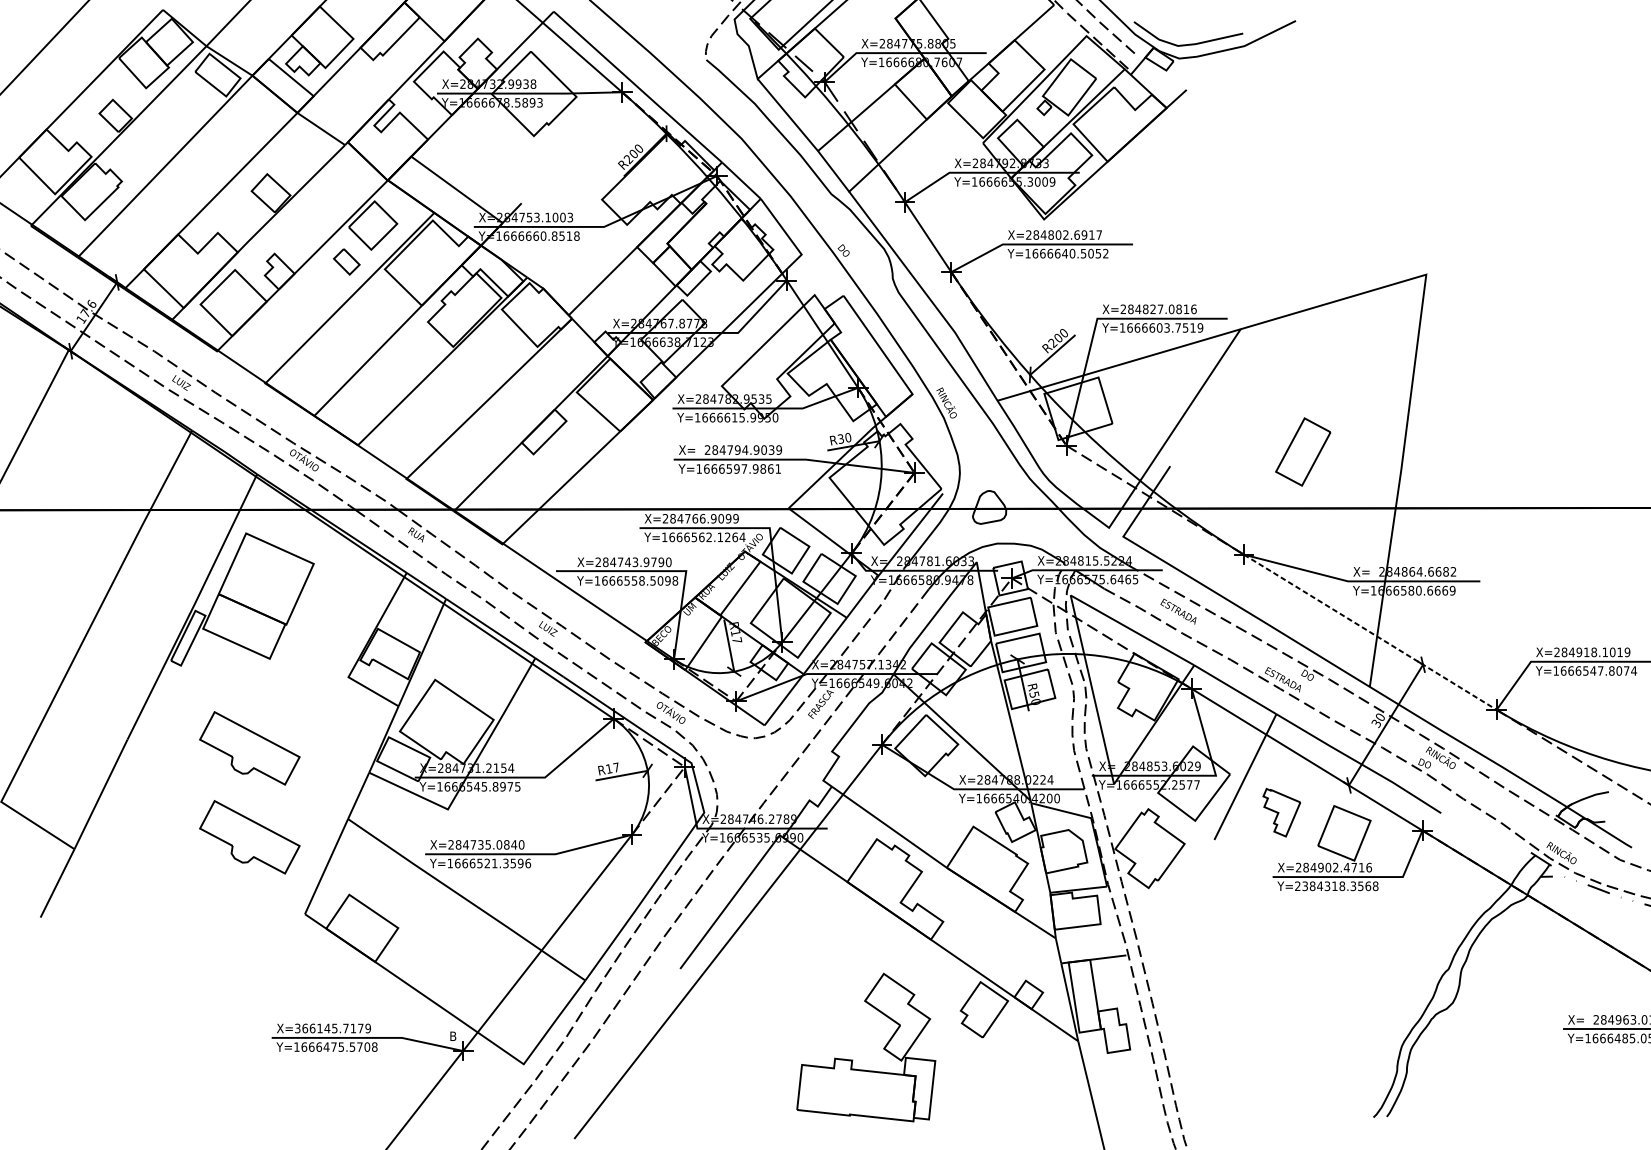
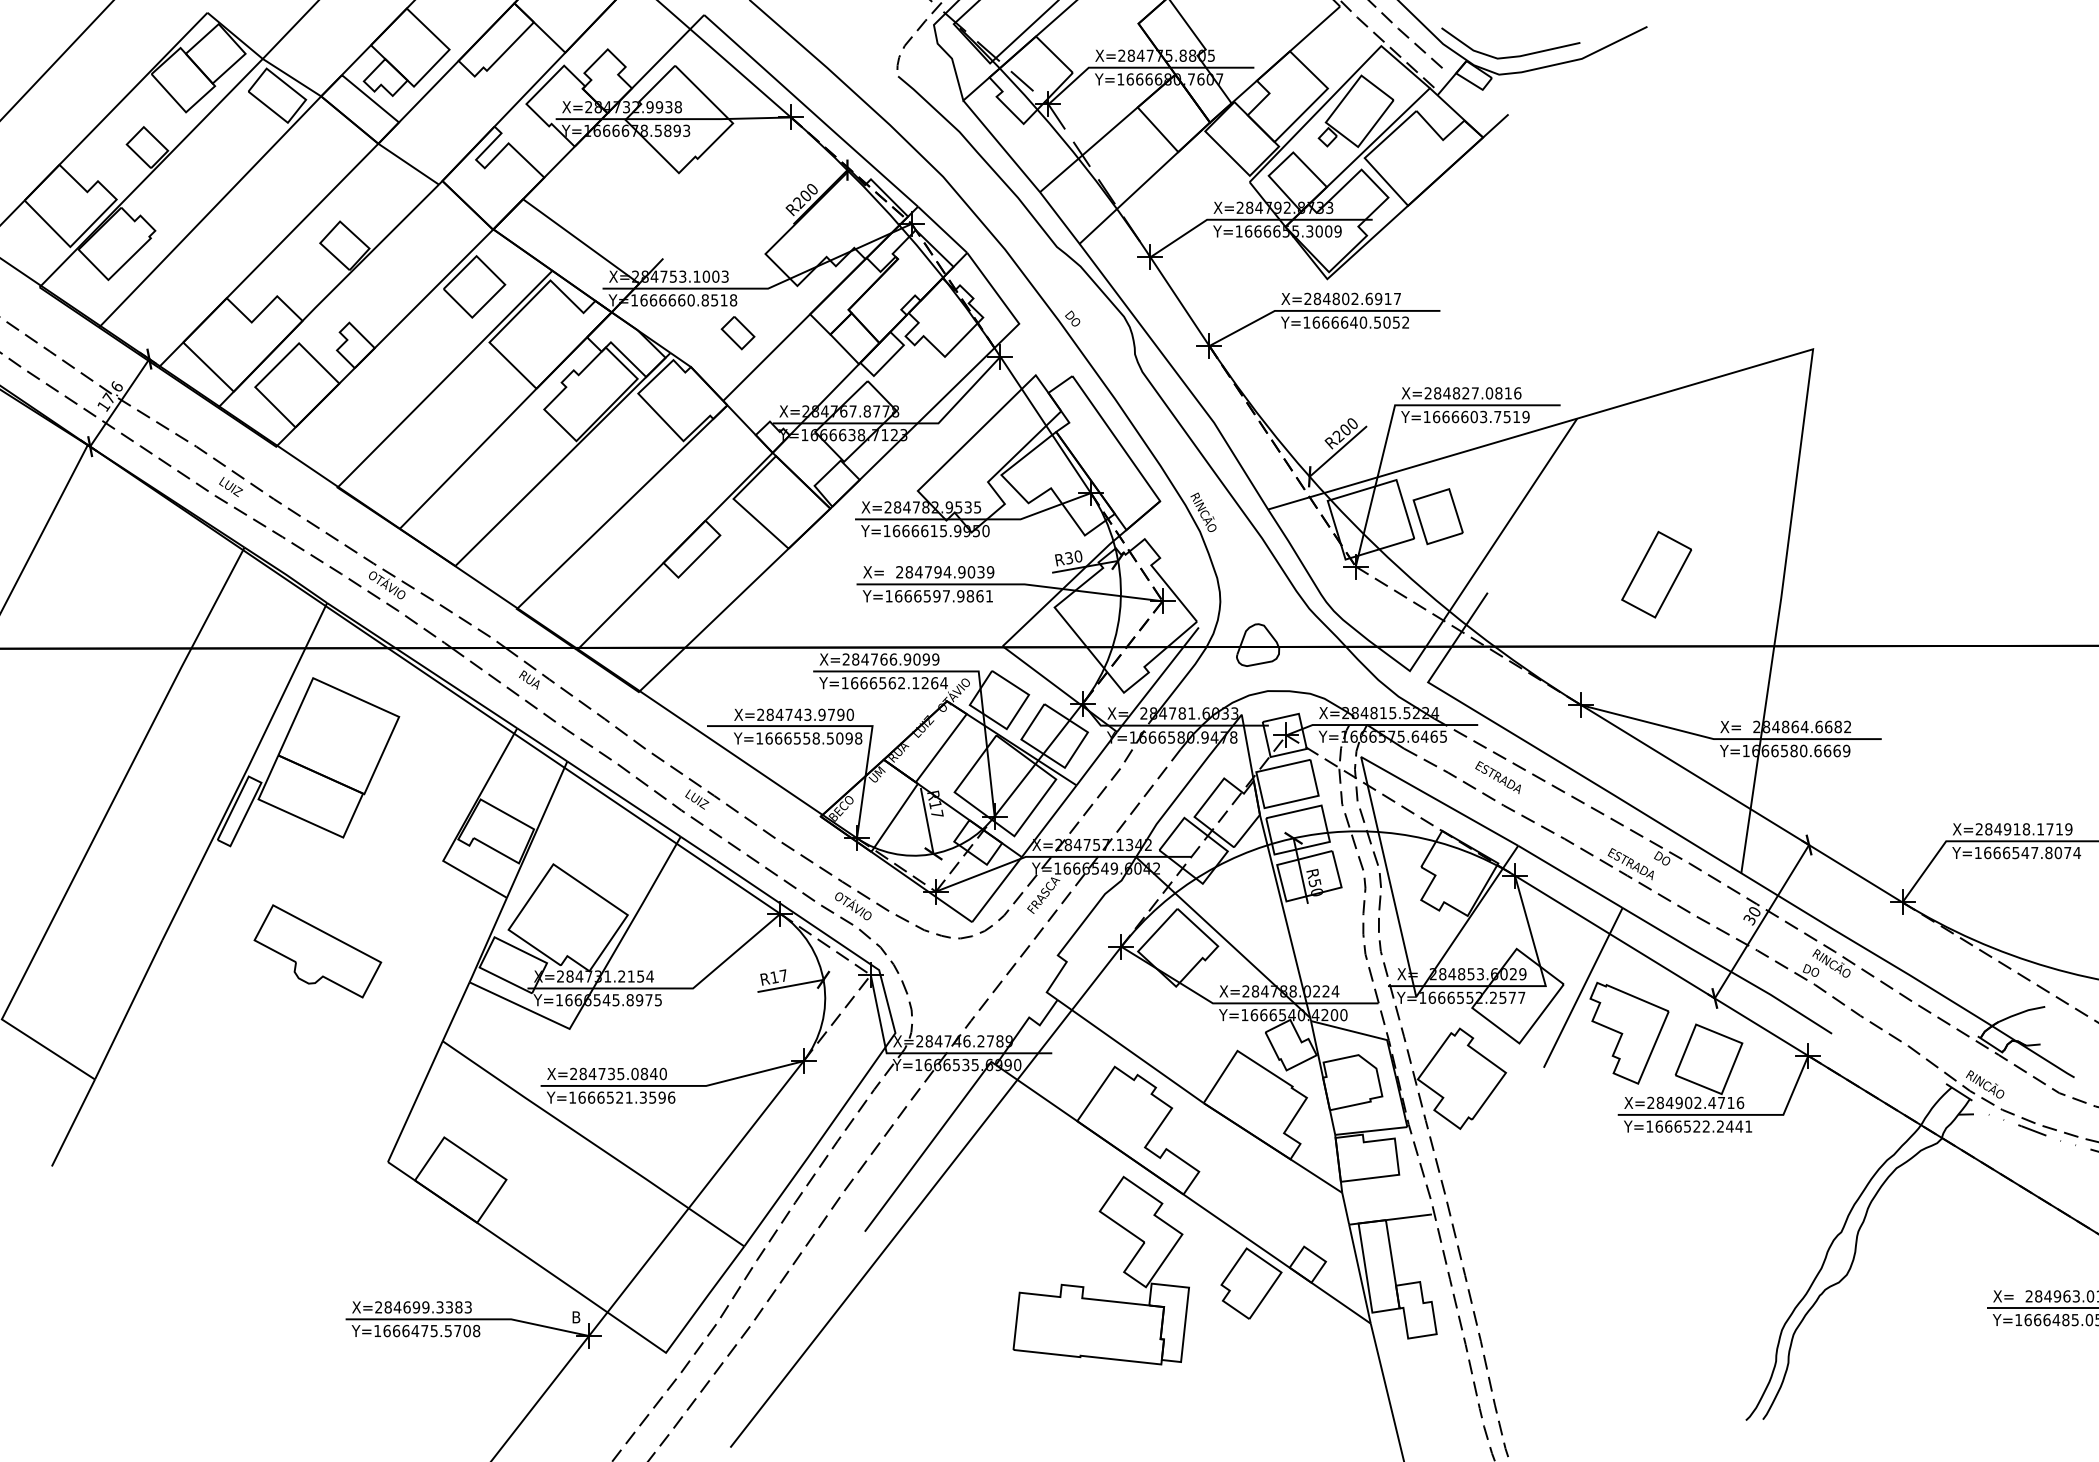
part: (346, 262) -> (737, 333), moved
part: (1130, 406) -> (1437, 516), added
line: (1370, 632) -> (1742, 804), dashed -> solid
text: (1612, 652) -> (2049, 829), X=284918.1019 -> X=284918.1719
part: (1281, 812) -> (1629, 1032), size x1.67
part: (249, 837) -> (317, 1064), removed
text: (1336, 886) -> (1699, 1126), Y=2384318.3568 -> Y=1666522.2441
text: (332, 1028) -> (423, 1307), X=366145.7179 -> X=284699.3383
part: (853, 1060) -> (1084, 1286), moved

